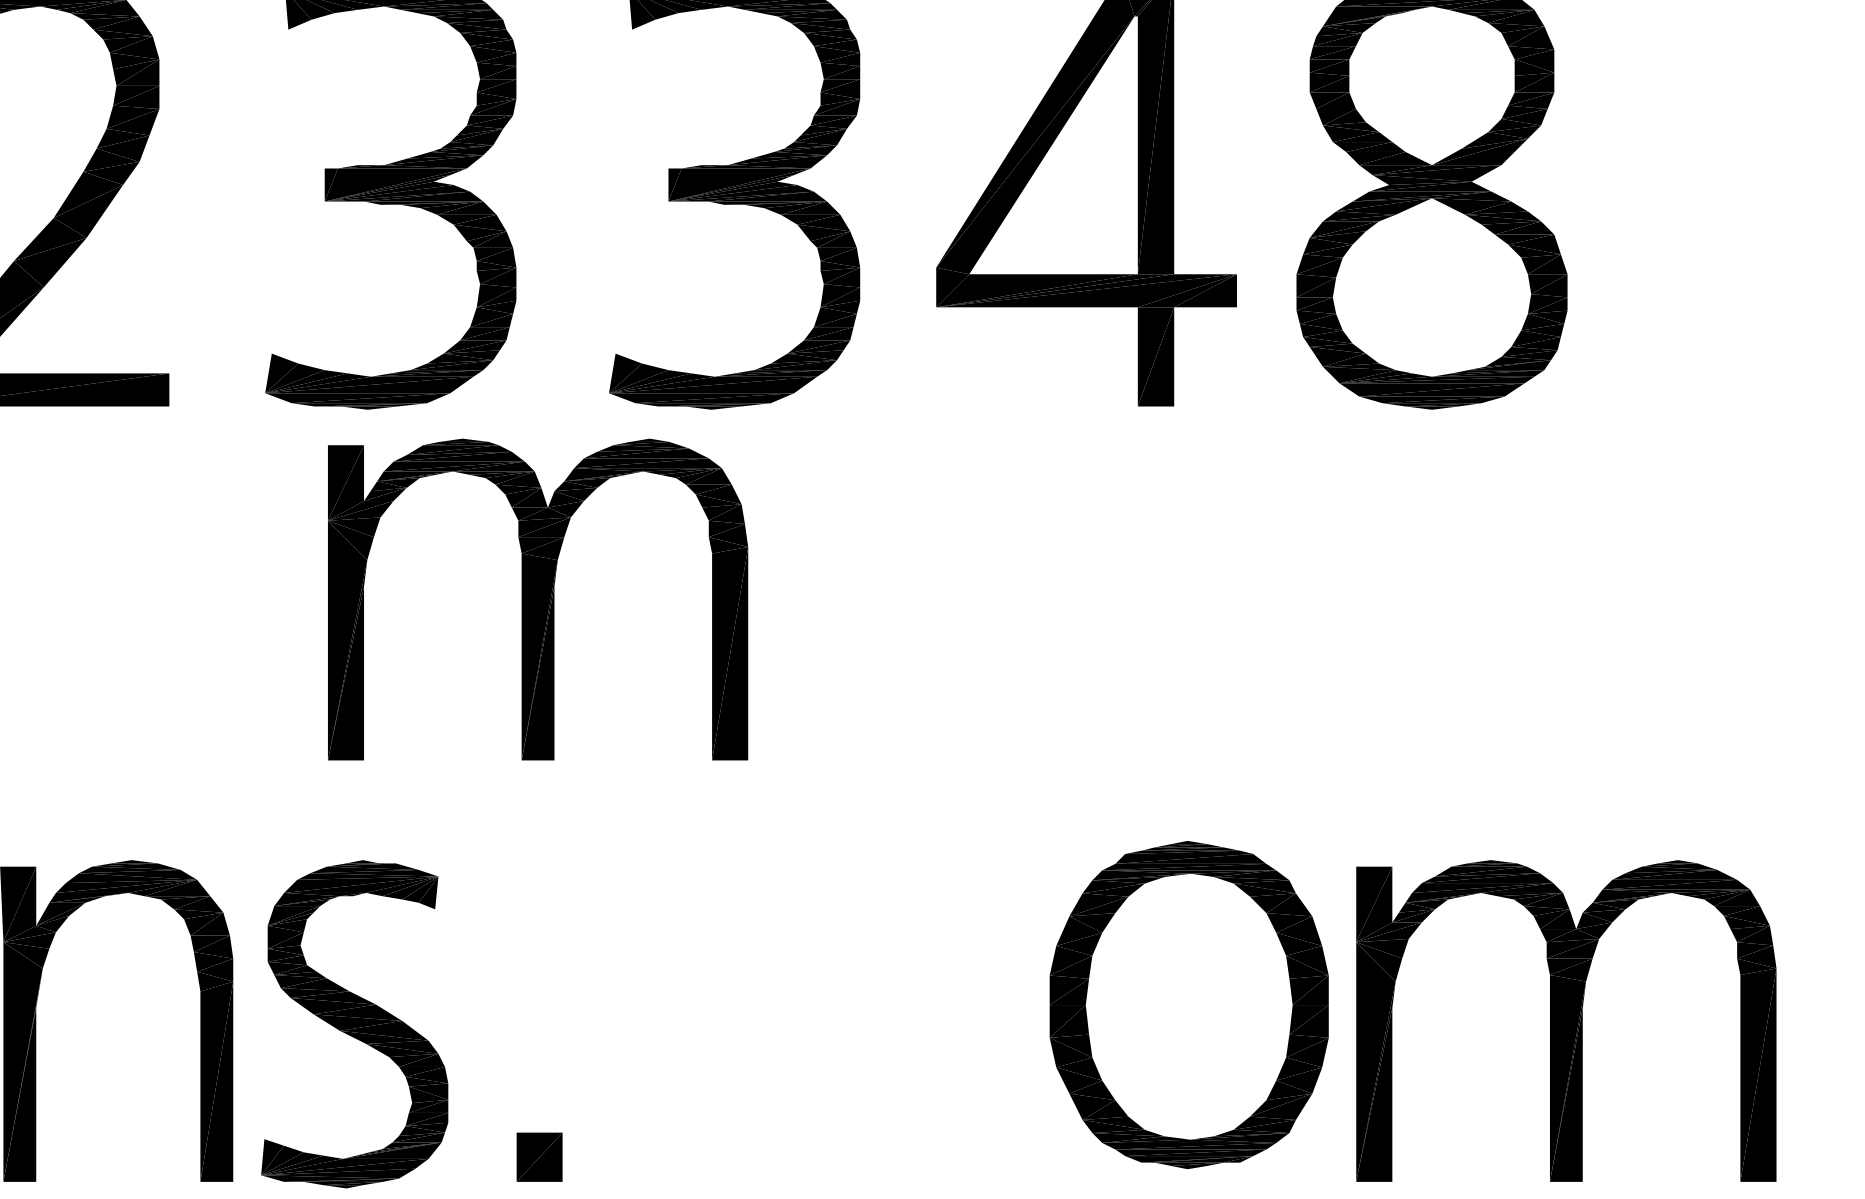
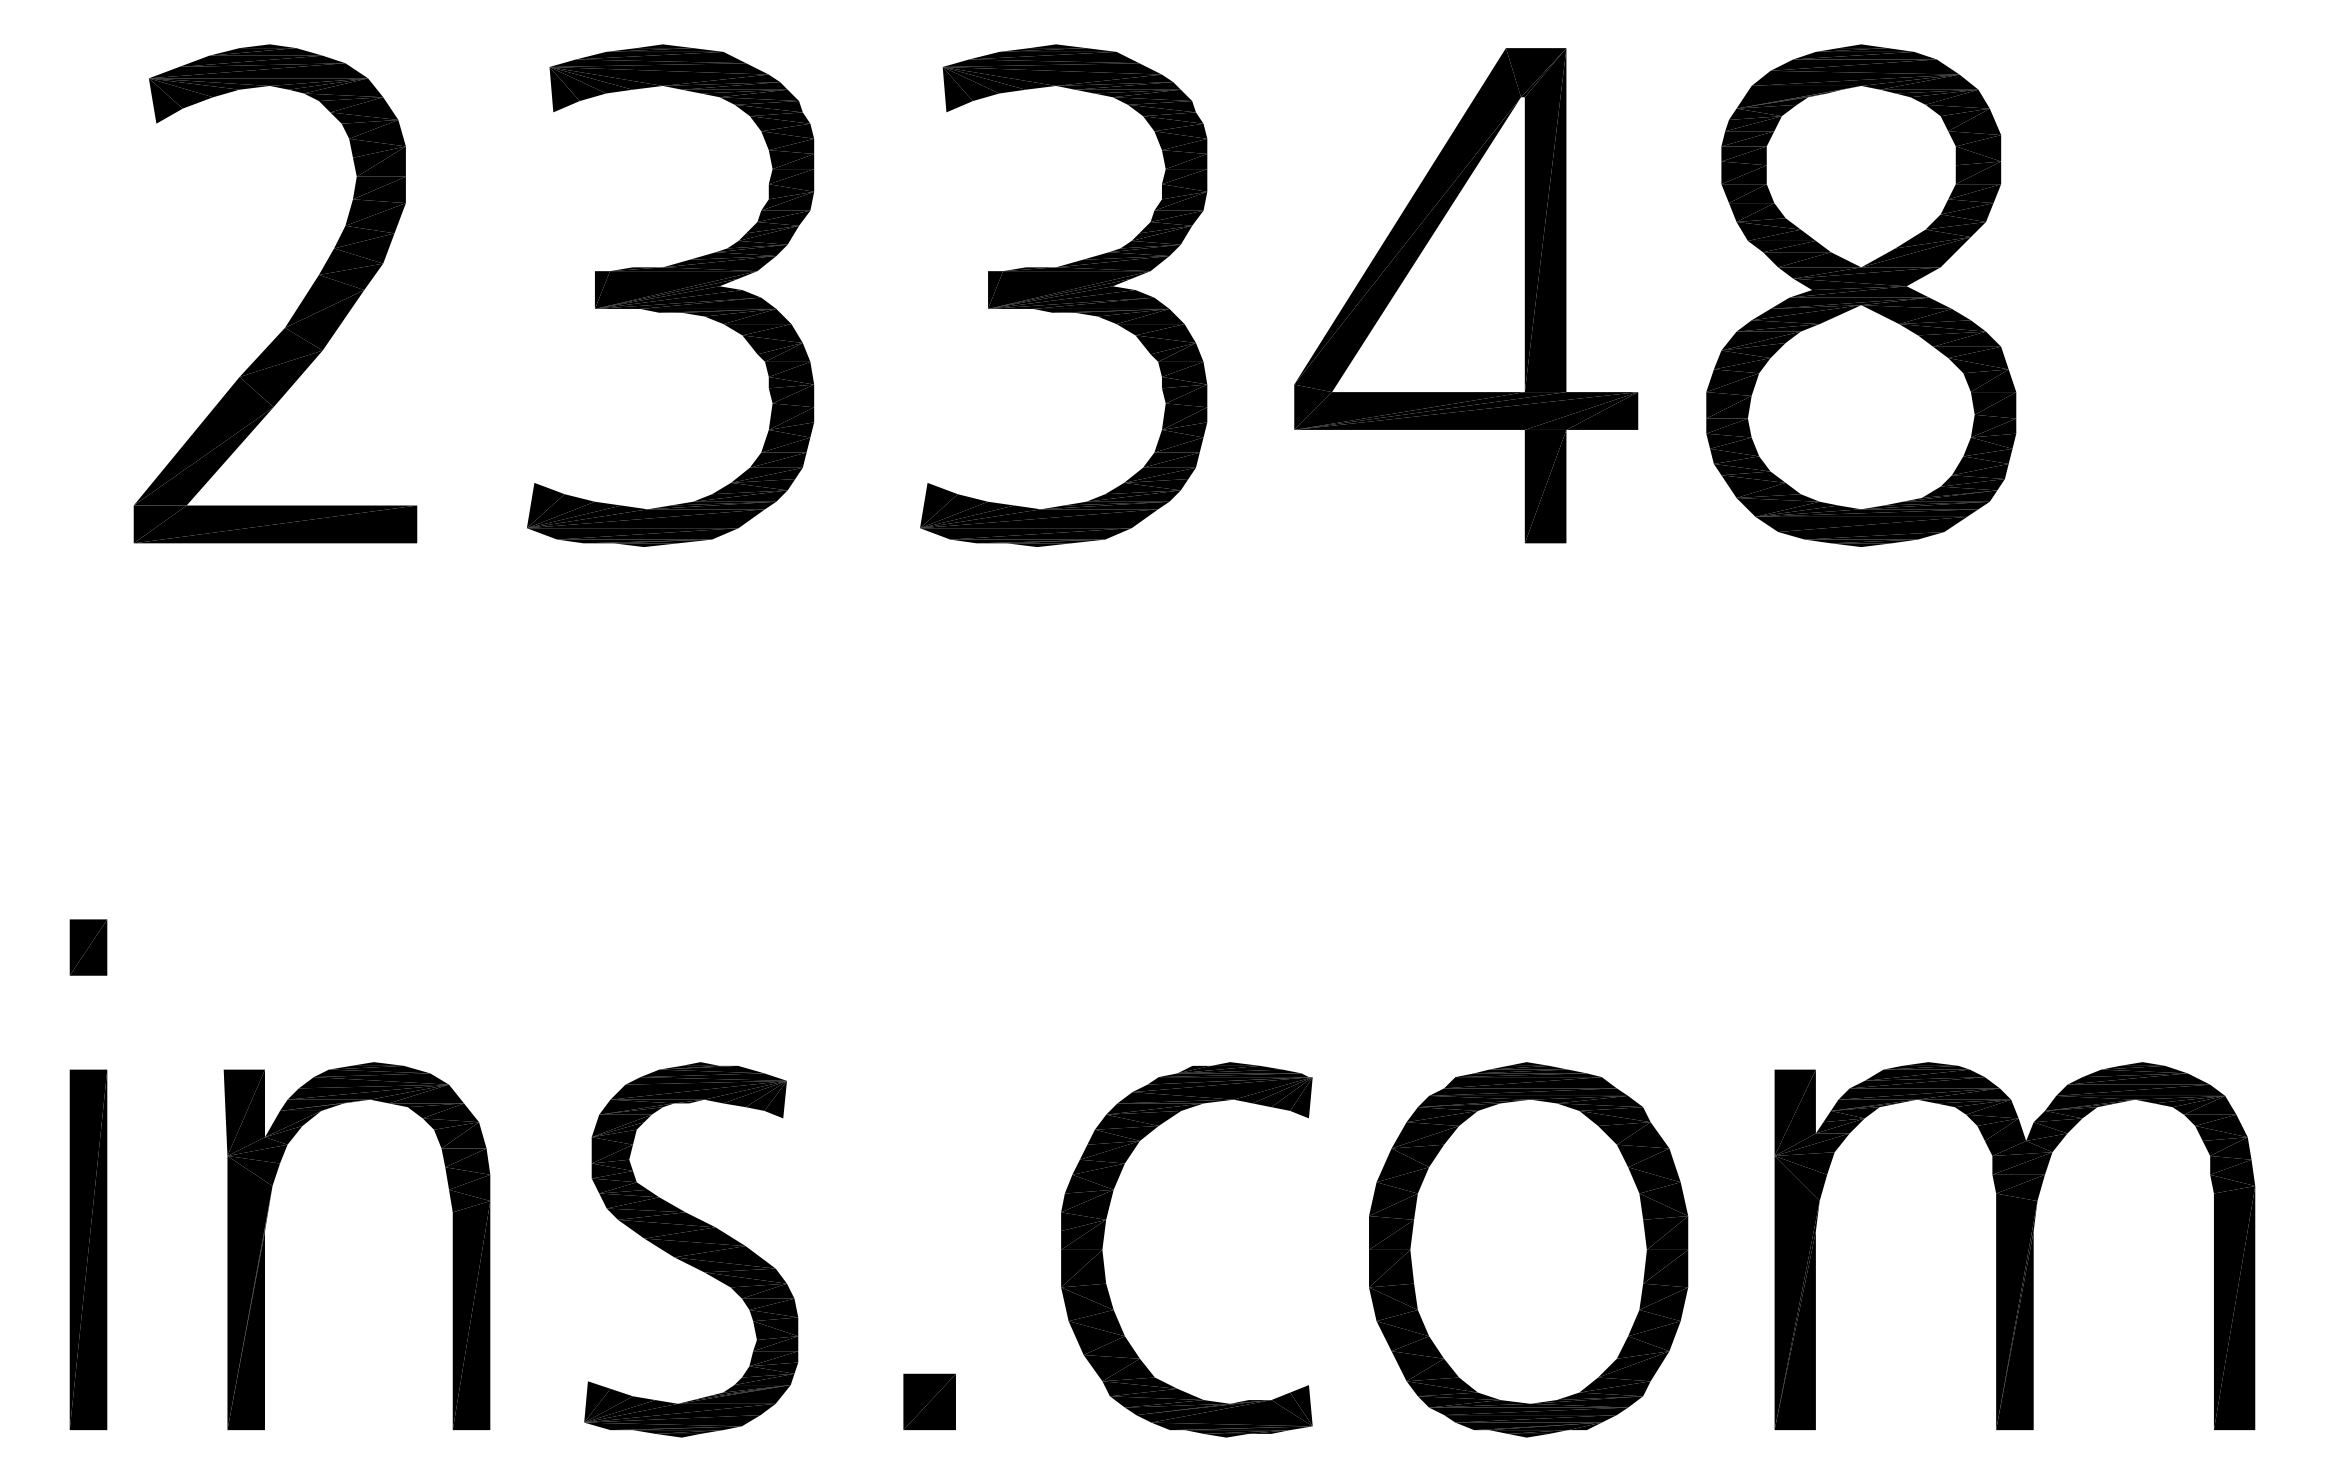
part: (537, 599) -> (838, 764), removed
part: (1189, 1004) -> (1528, 1249), moved
part: (770, 1011) -> (1104, 1235), added
part: (354, 1023) -> (691, 1249), moved
part: (539, 1156) -> (929, 1401), moved

